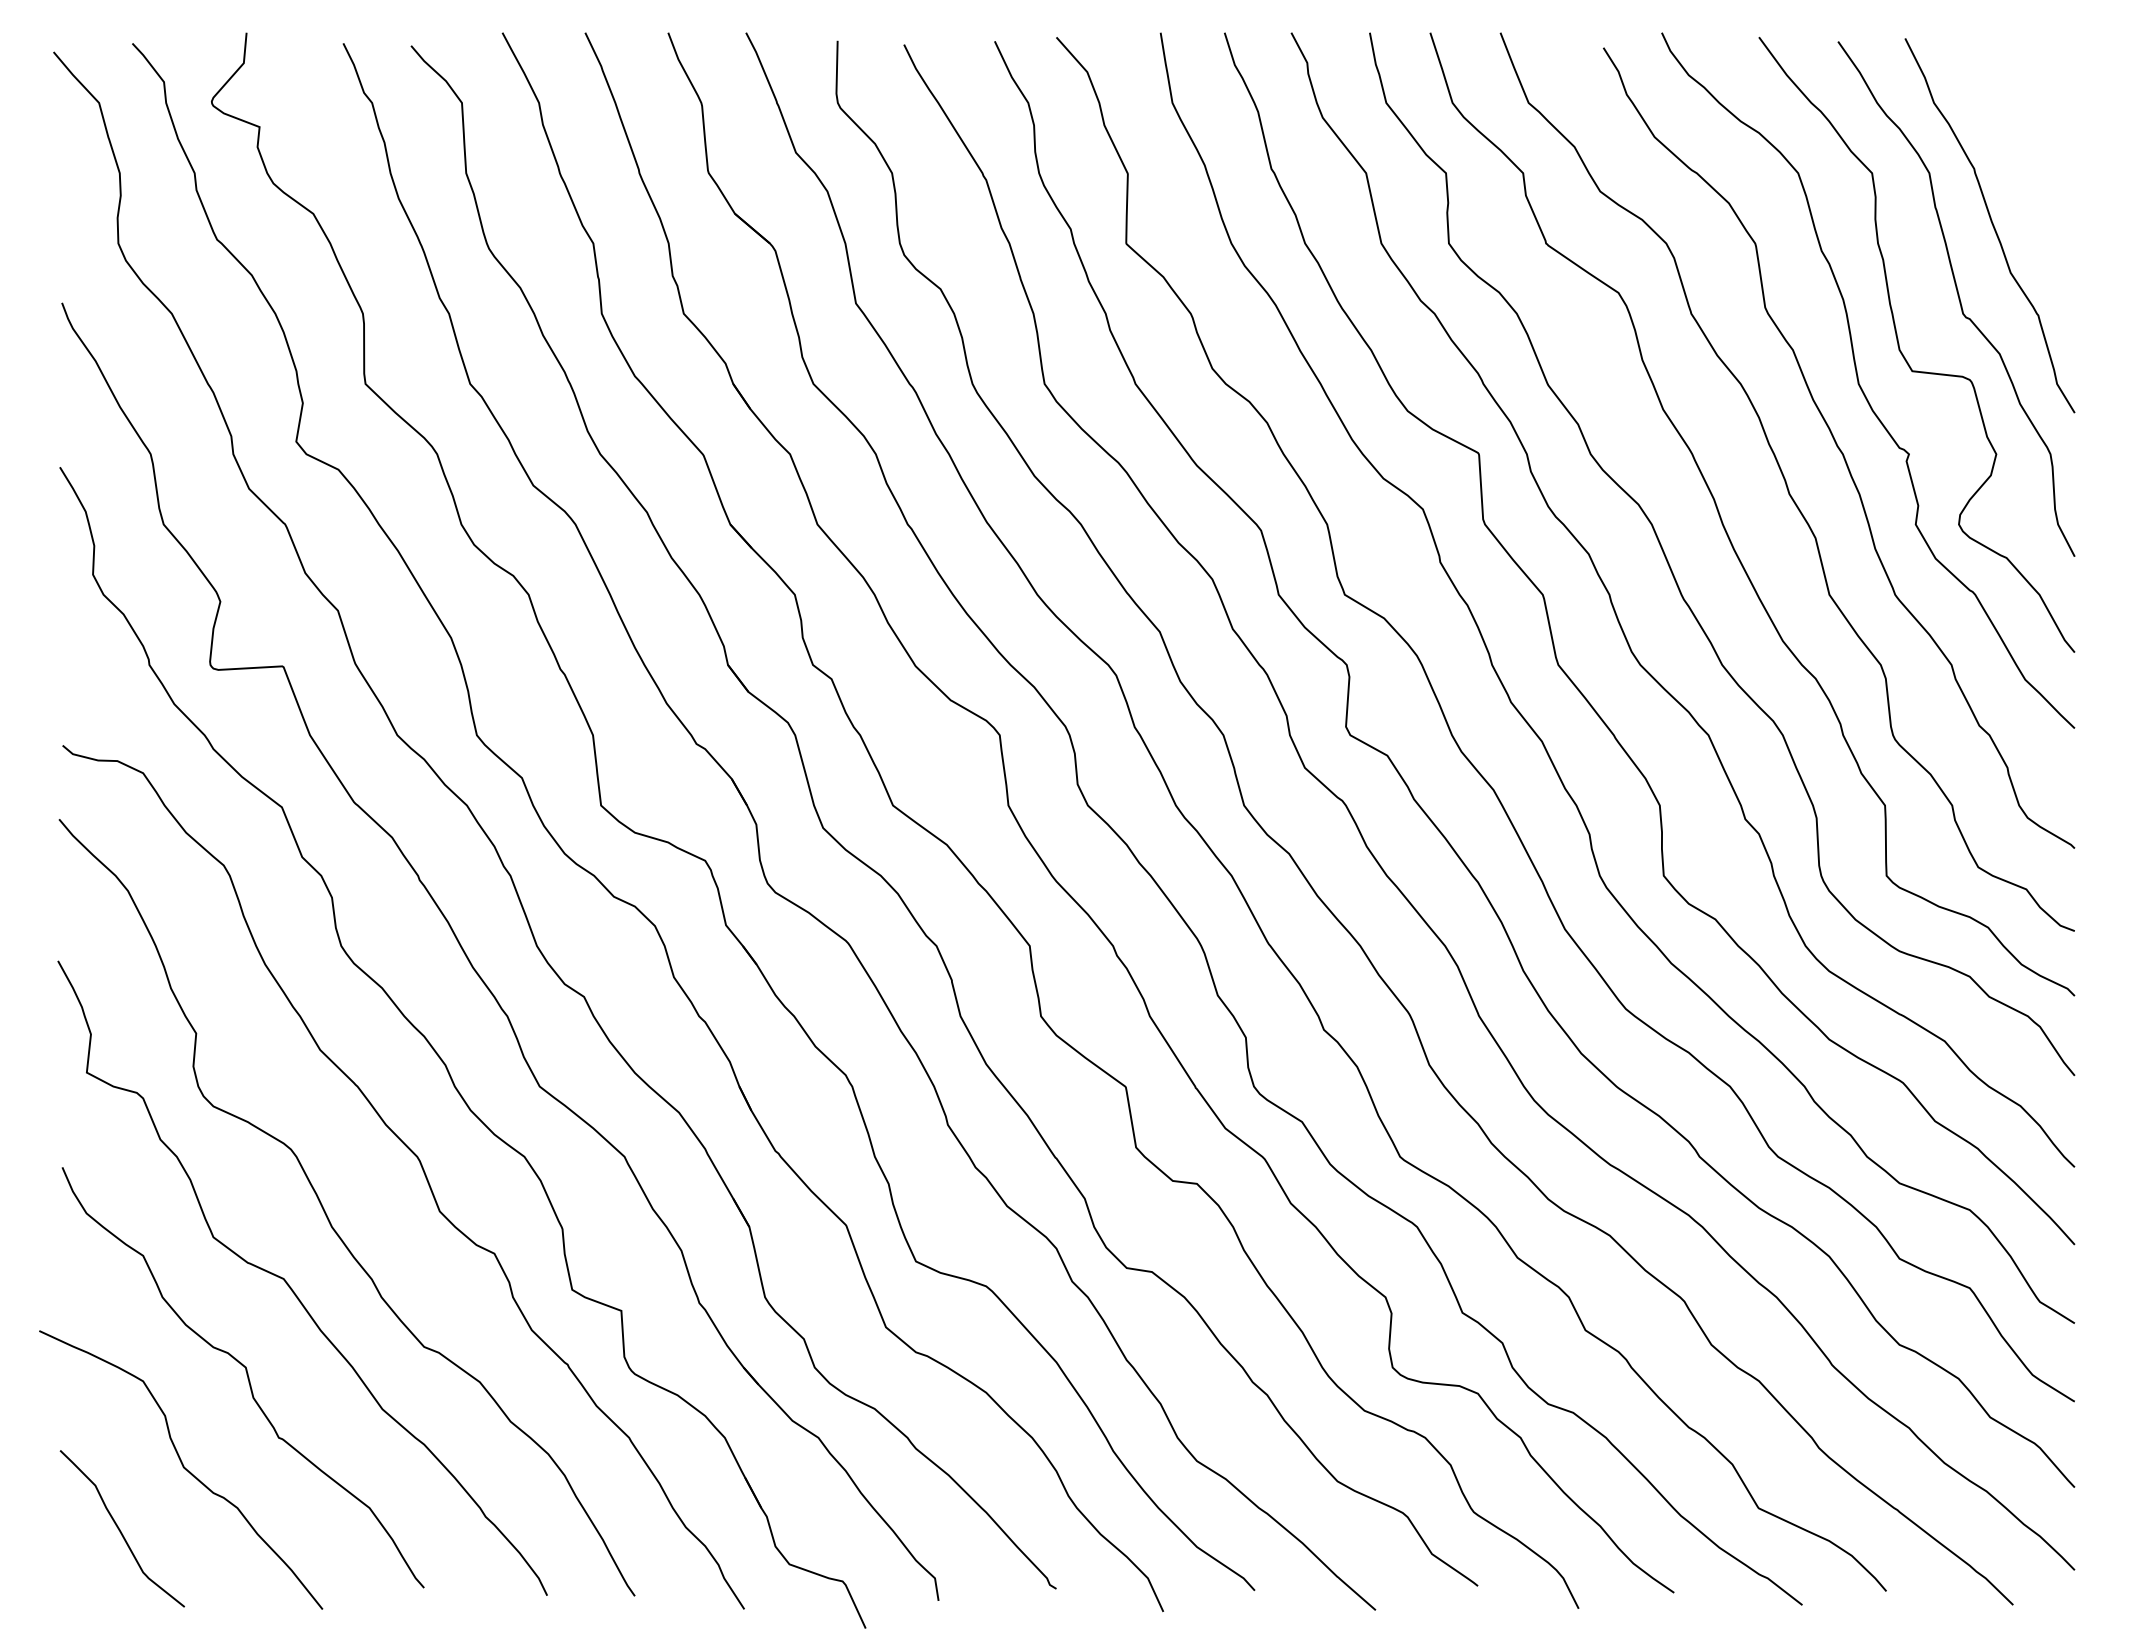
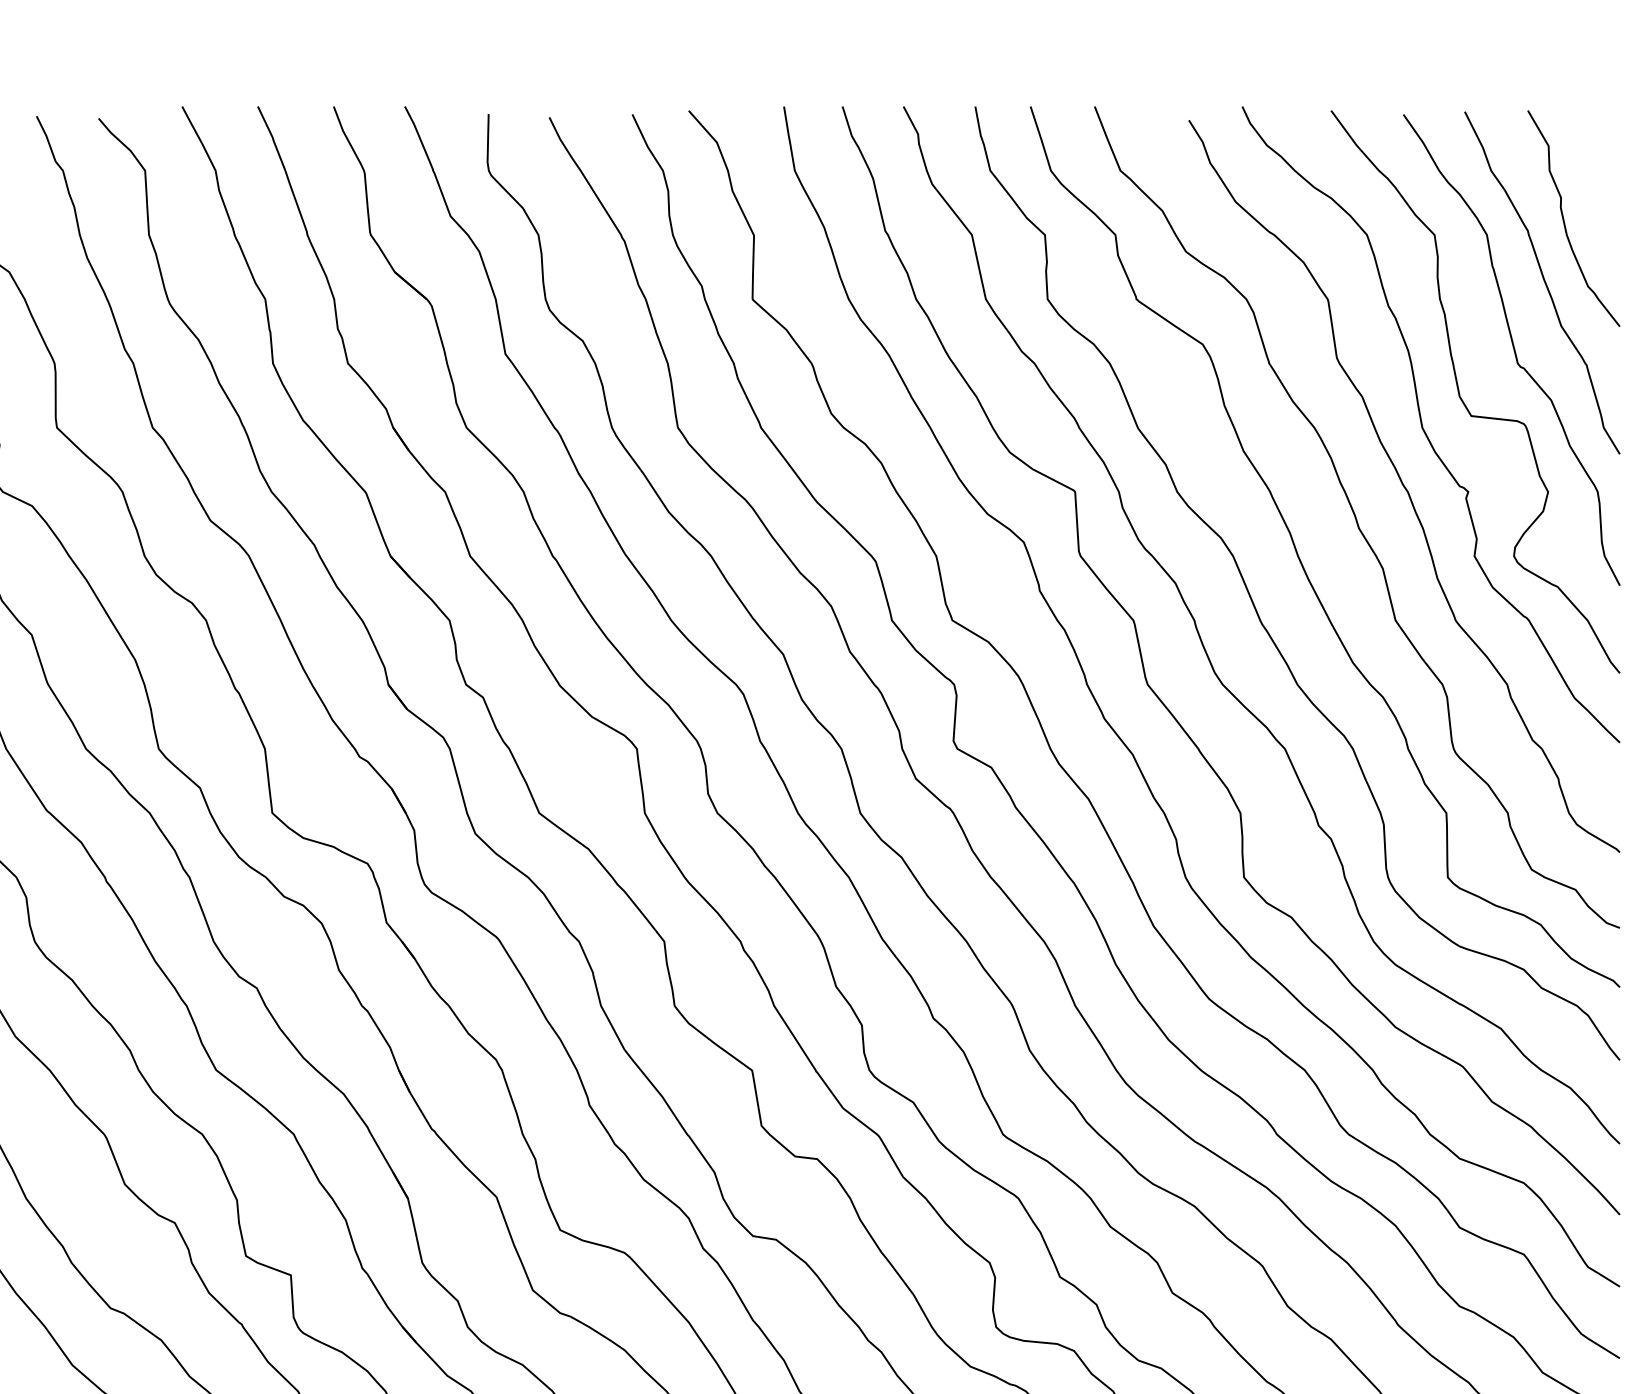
curve: (2014, 157) -> (1564, 220), added

